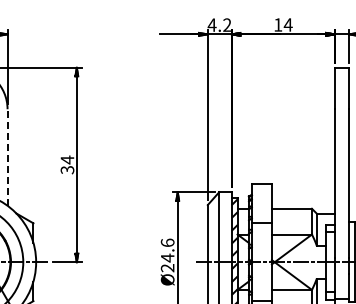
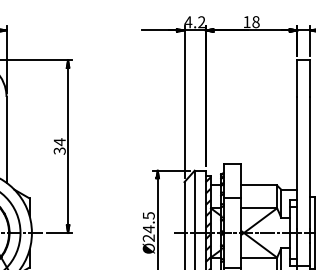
text: (287, 24) -> (255, 21), 14 -> 18
line: (7, 157) -> (6, 139), dashed -> solid
text: (167, 242) -> (148, 215), 24.6 -> 24.5

